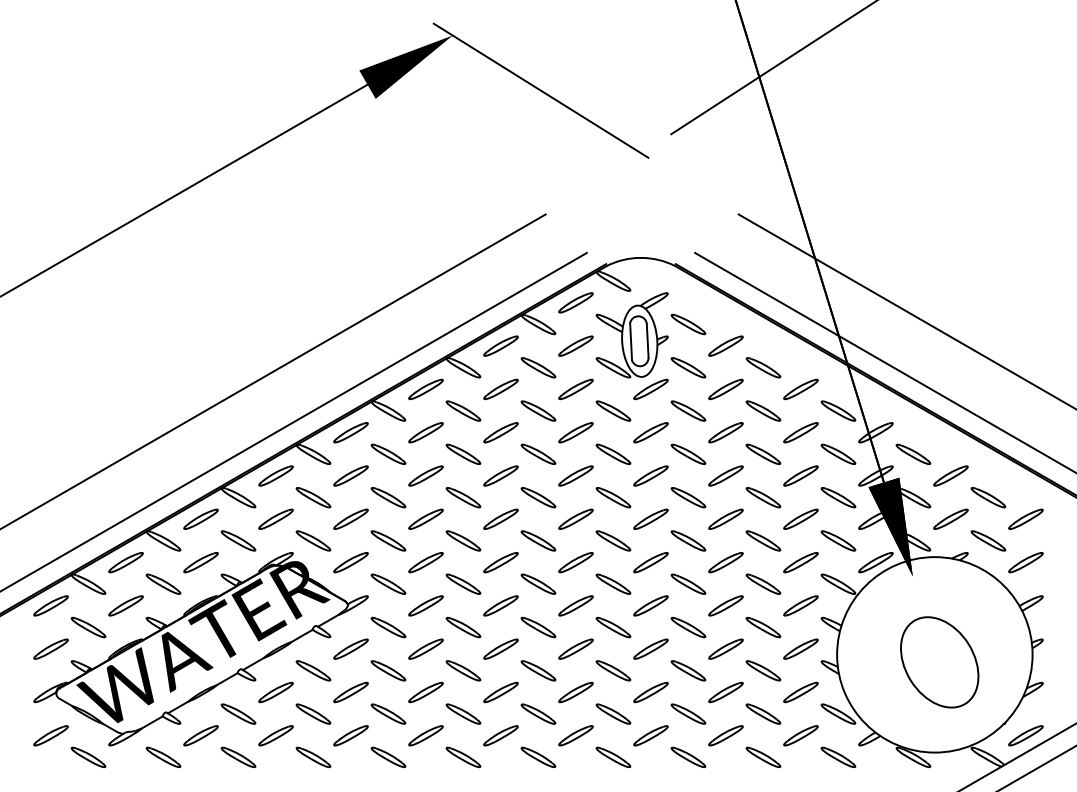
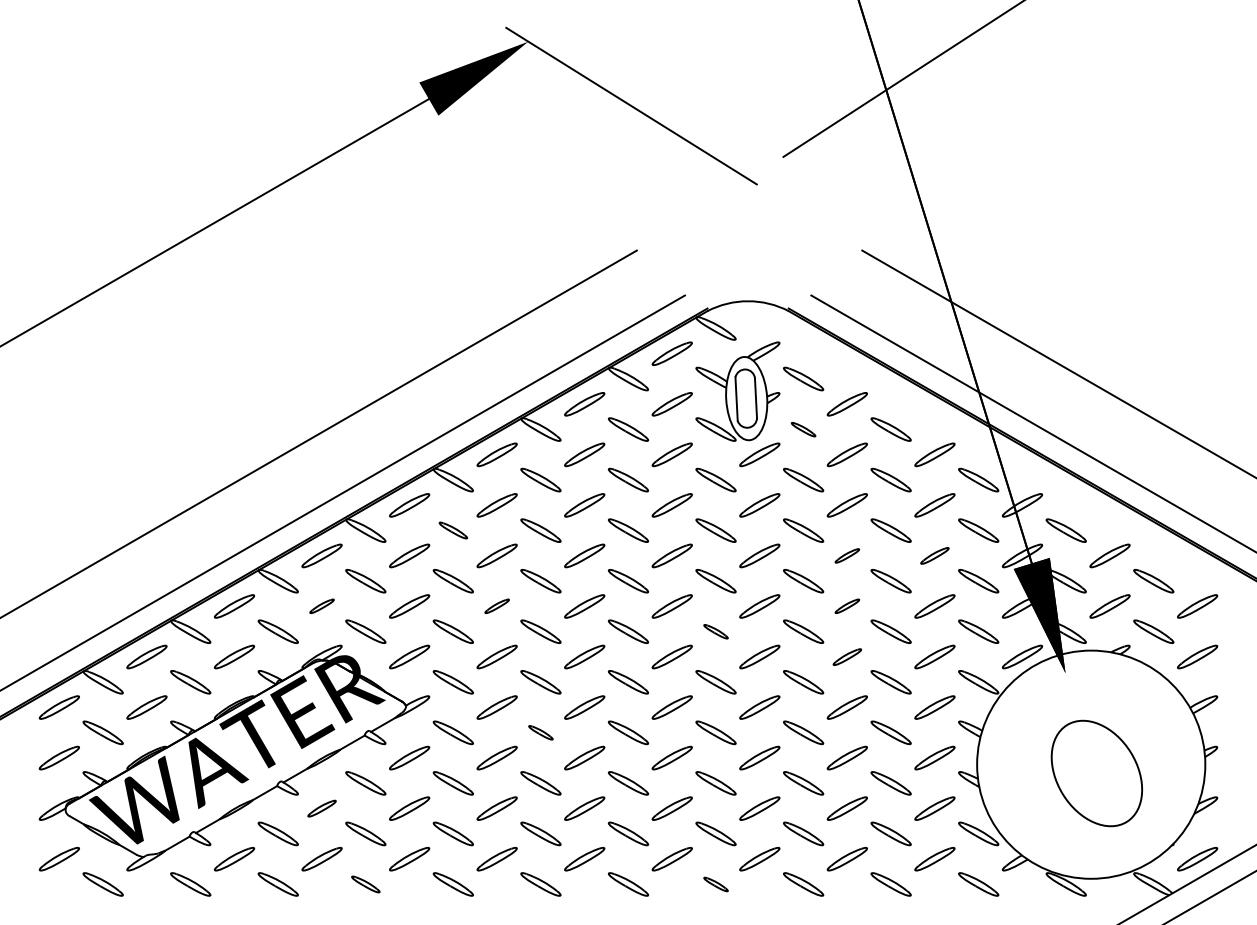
part: (688, 367) -> (803, 429), size x0.6
part: (388, 453) -> (453, 529), size x0.7
part: (725, 475) -> (846, 555), size x0.6
part: (800, 475) -> (934, 555), size x0.7
part: (275, 518) -> (321, 605), size x0.6
part: (425, 518) -> (496, 605), size x0.6
part: (725, 518) -> (846, 605), size x0.6
part: (613, 540) -> (716, 631), size x0.6
part: (725, 562) -> (846, 656), size x0.7
part: (463, 627) -> (540, 732), size x0.6
part: (275, 692) -> (321, 808), size x0.7
part: (313, 757) -> (365, 884), size x0.7
part: (613, 757) -> (716, 884), size x0.6

